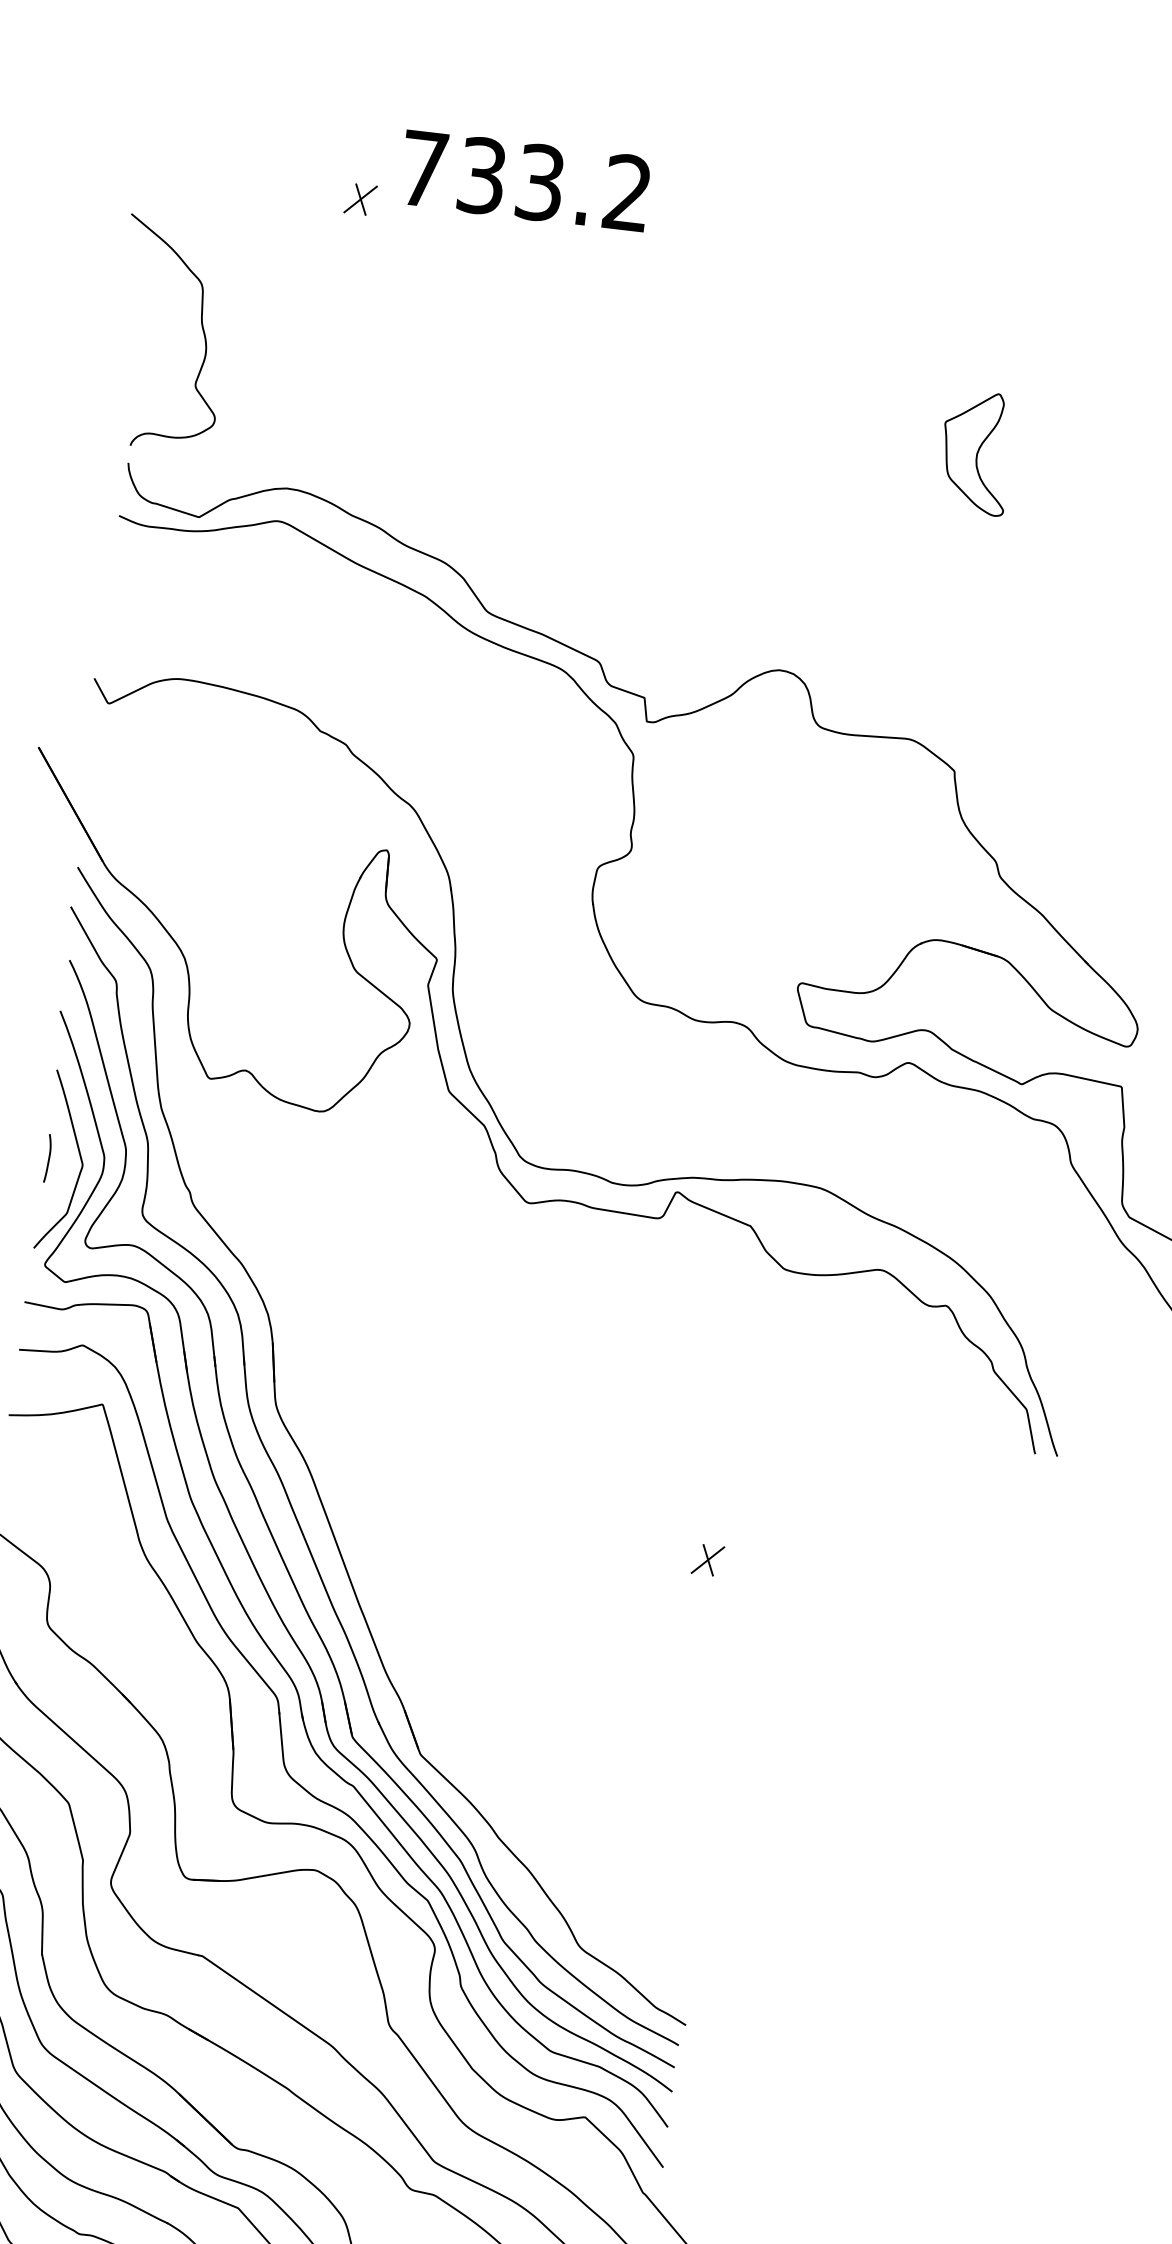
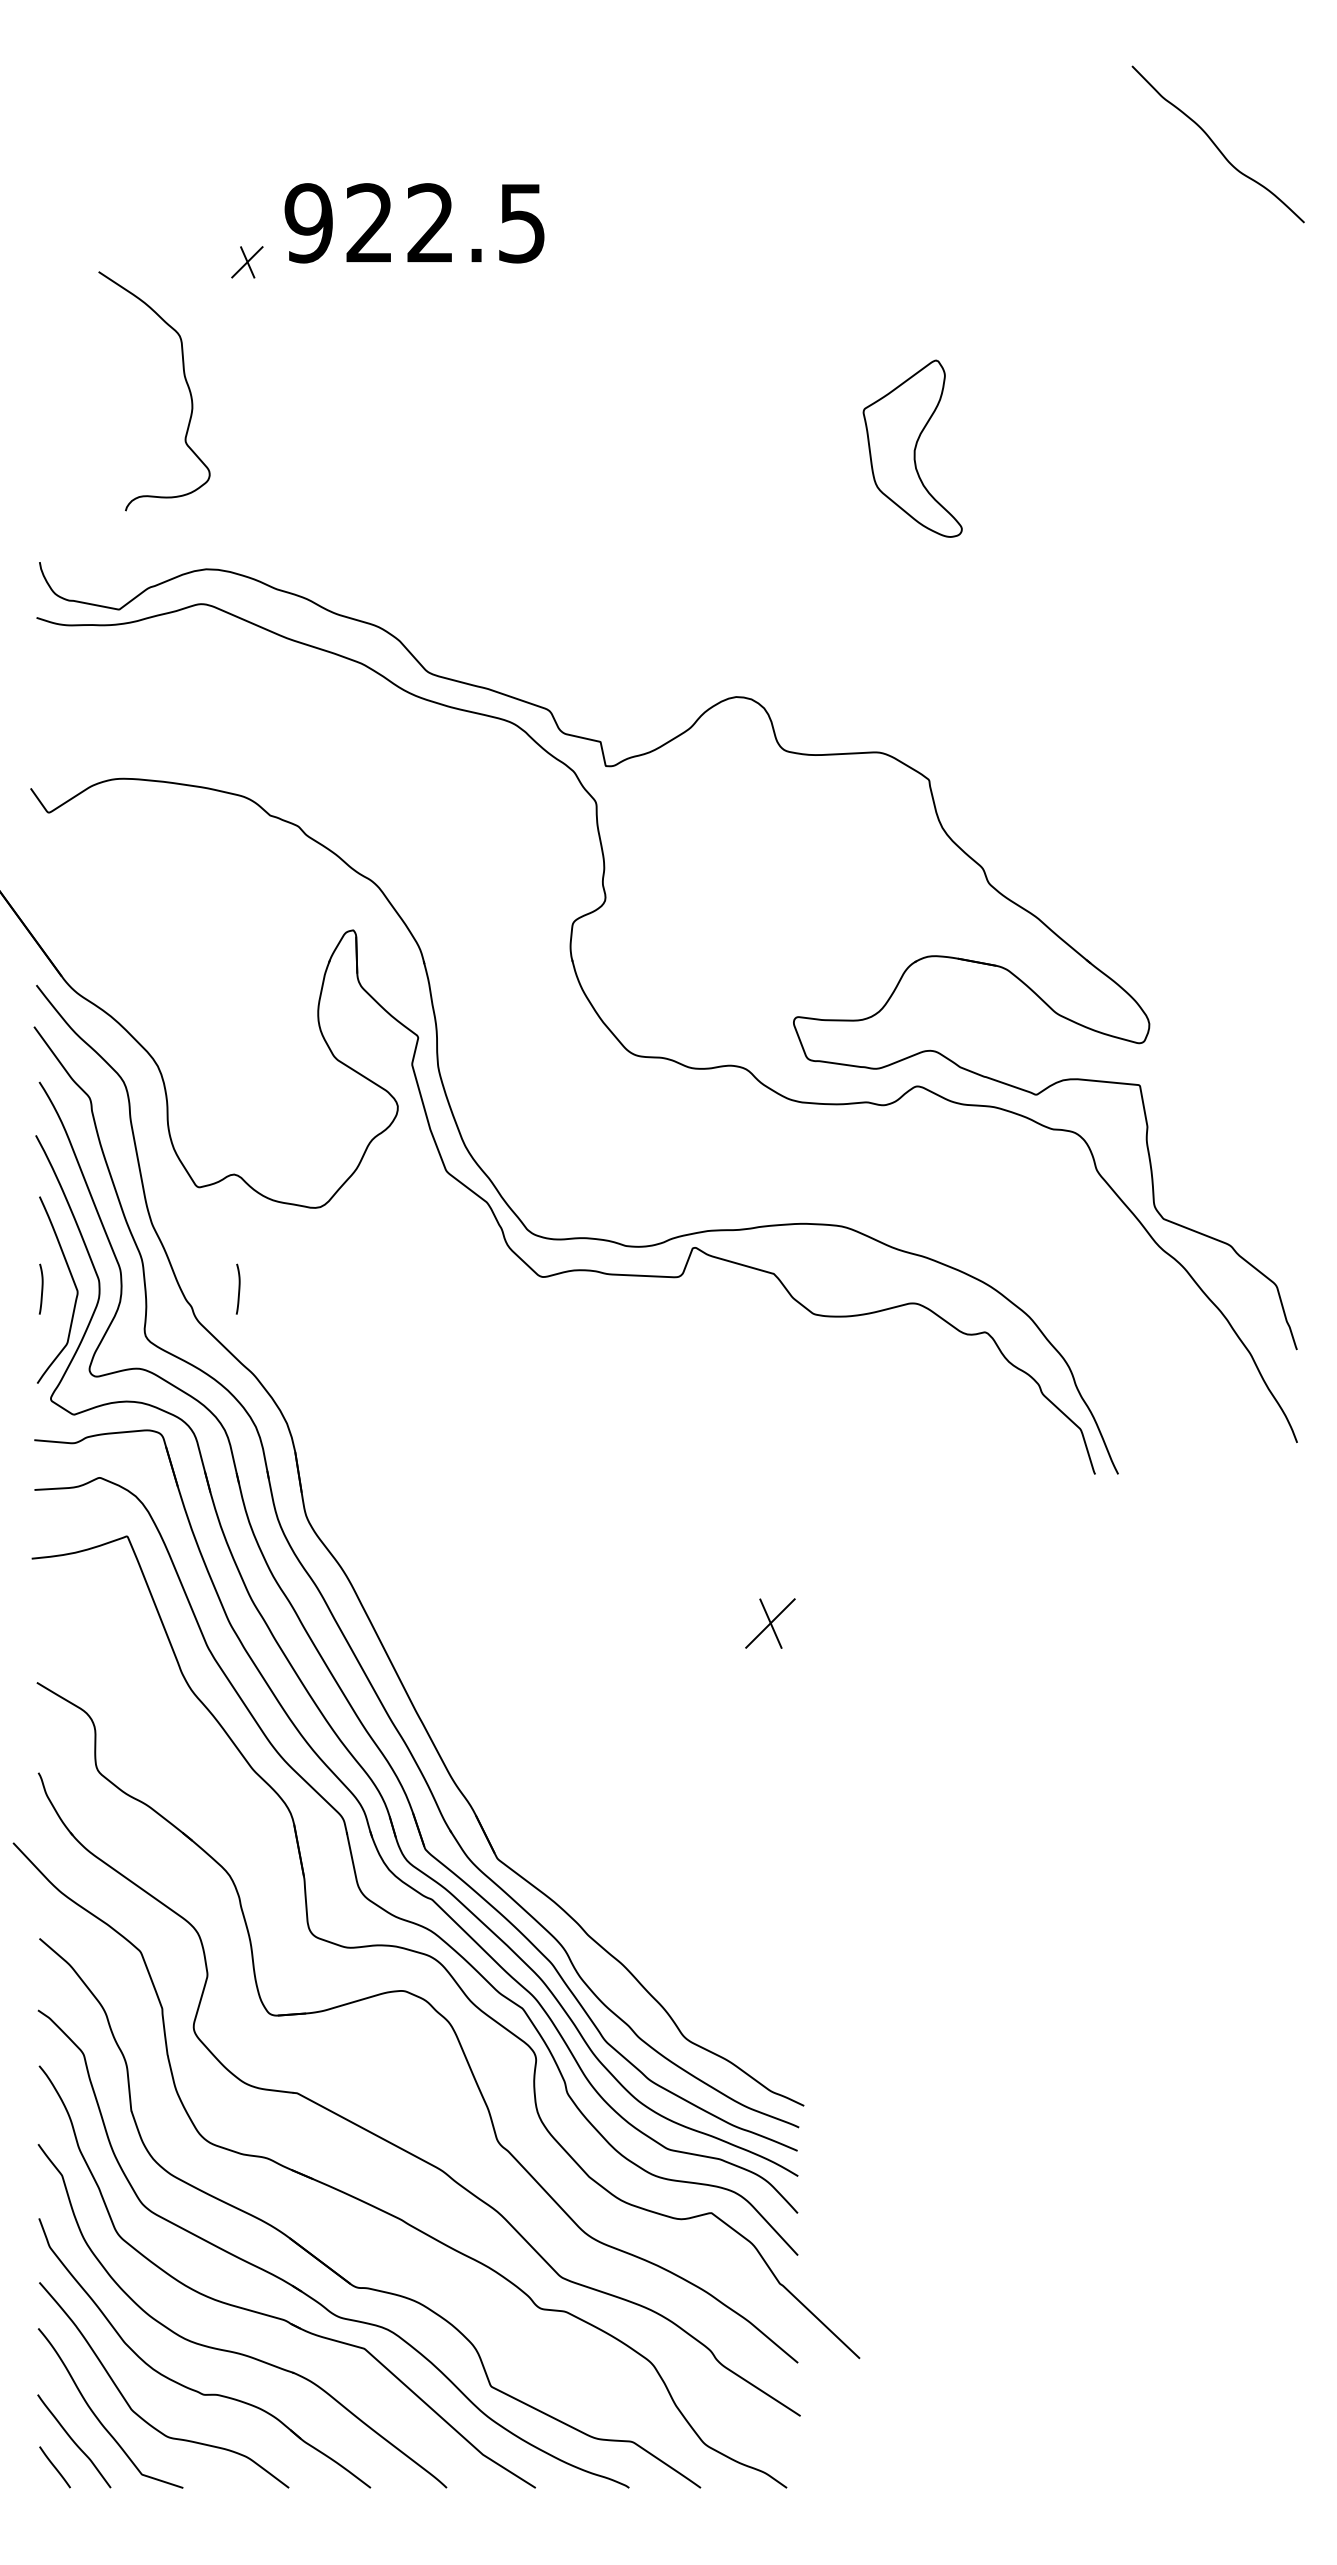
text: (524, 181) -> (414, 223), 733.2 -> 922.5
curve: (201, 329) -> (185, 382), moved
part: (975, 452) -> (912, 448), size x1.4
curve: (236, 1179) -> (238, 1288), added
part: (708, 1560) -> (770, 1623), size x1.6

